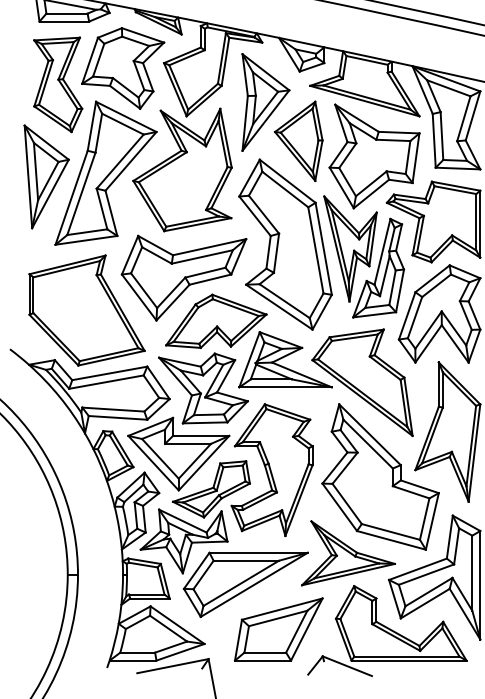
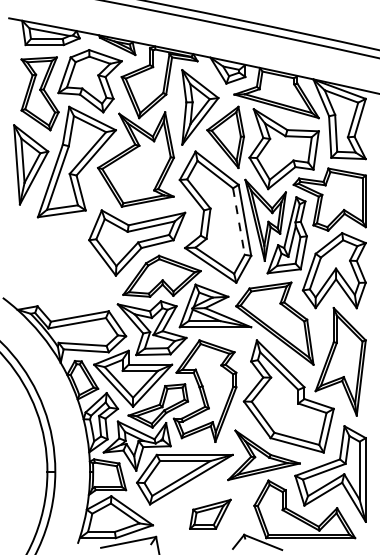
line: (315, 250) -> (238, 221), solid -> dashed
part: (85, 309) -> (61, 267), removed
part: (279, 629) -> (210, 514), size x0.6

